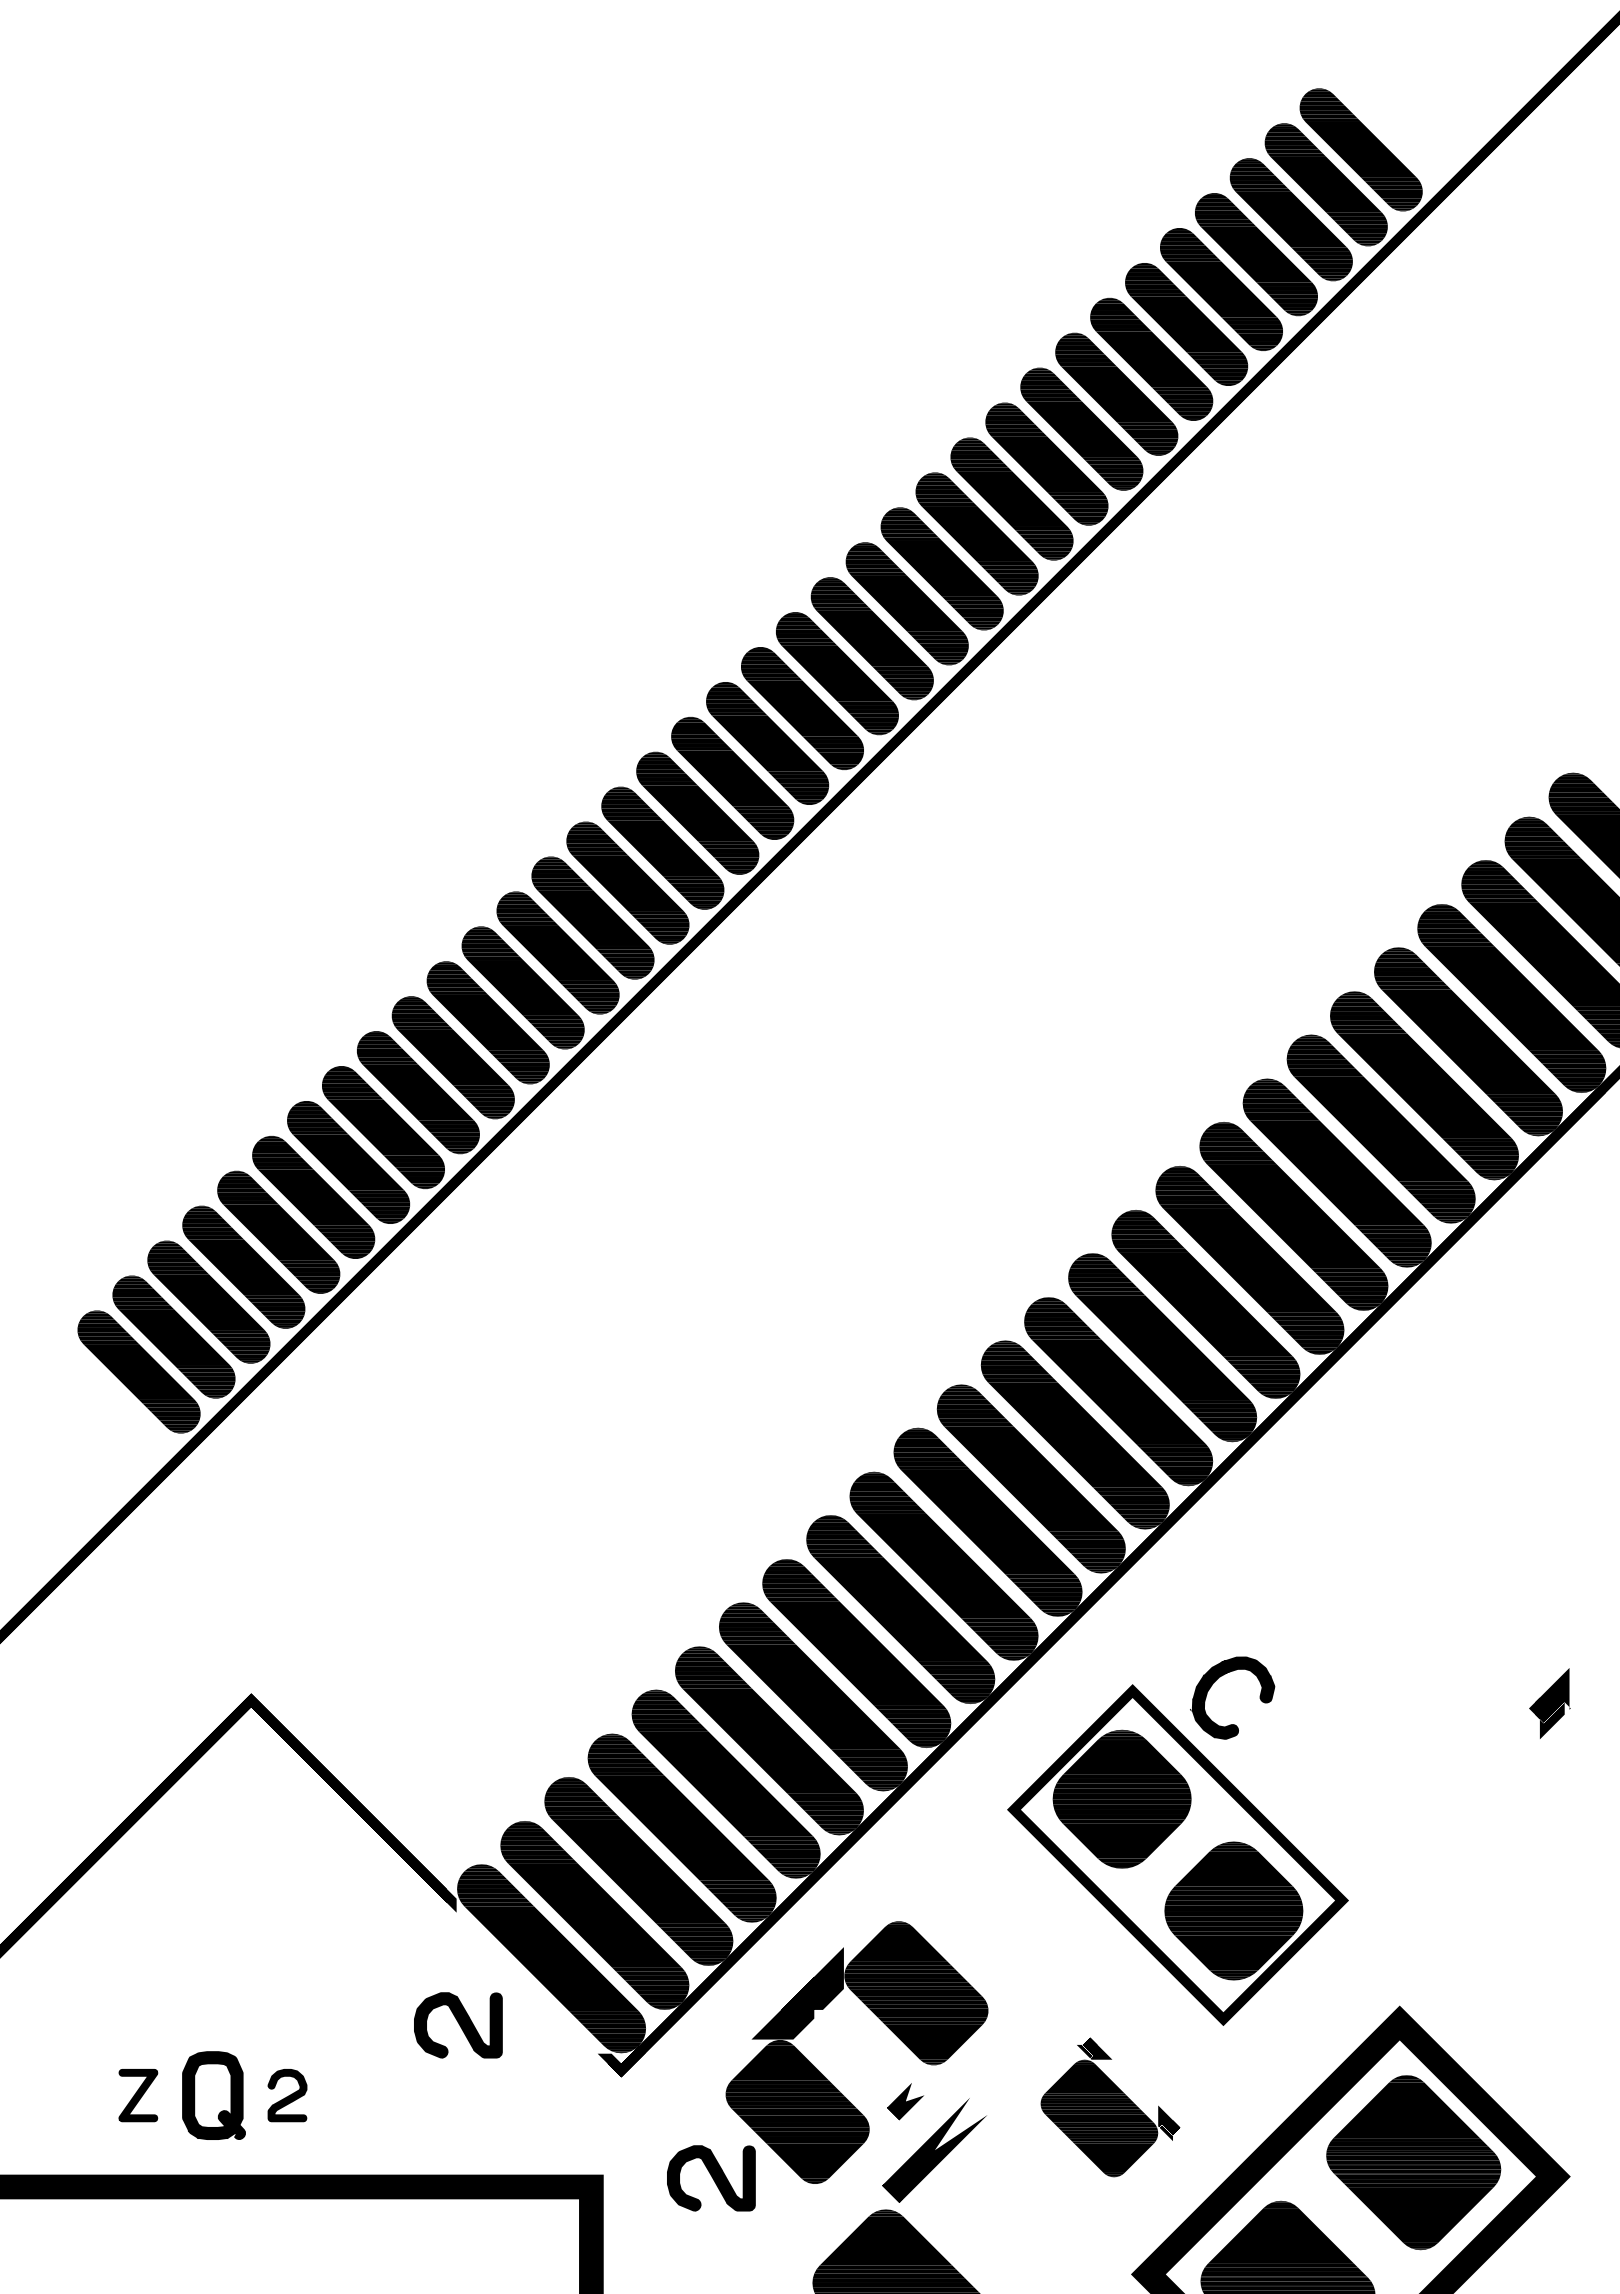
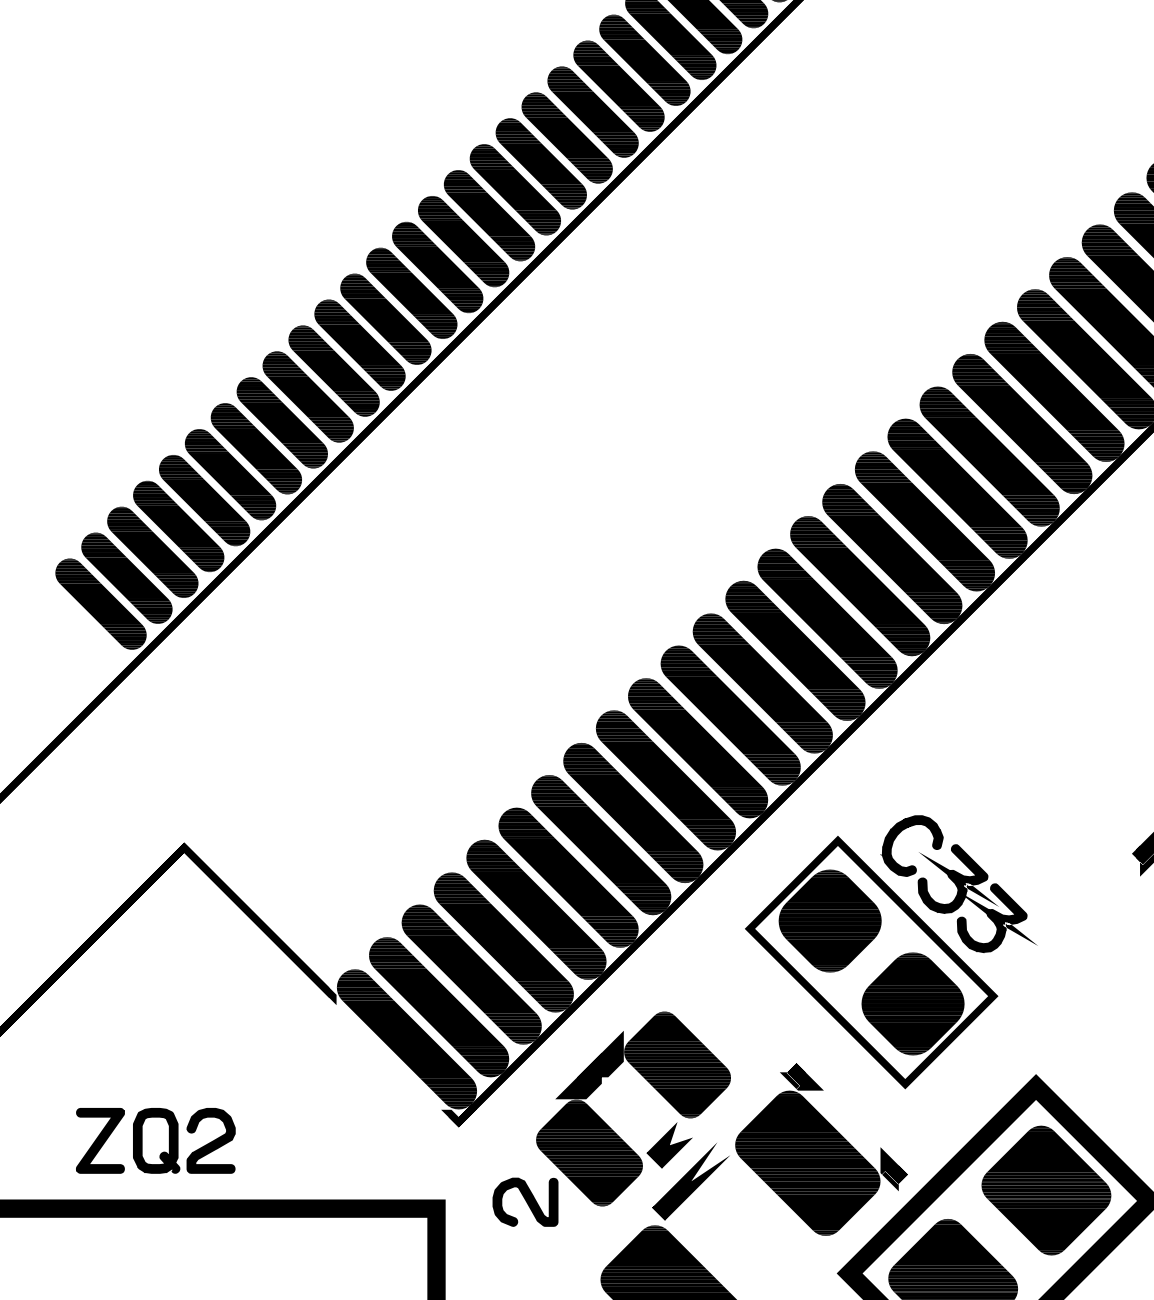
part: (1320, 1768) -> (977, 898), added
part: (458, 2025) -> (337, 1088), removed
part: (138, 2095) -> (100, 1140), size x1.67
part: (287, 2095) -> (211, 1140), size x1.67
part: (905, 2101) -> (669, 1145), size x1.67
part: (1110, 2107) -> (821, 1149), size x1.67

